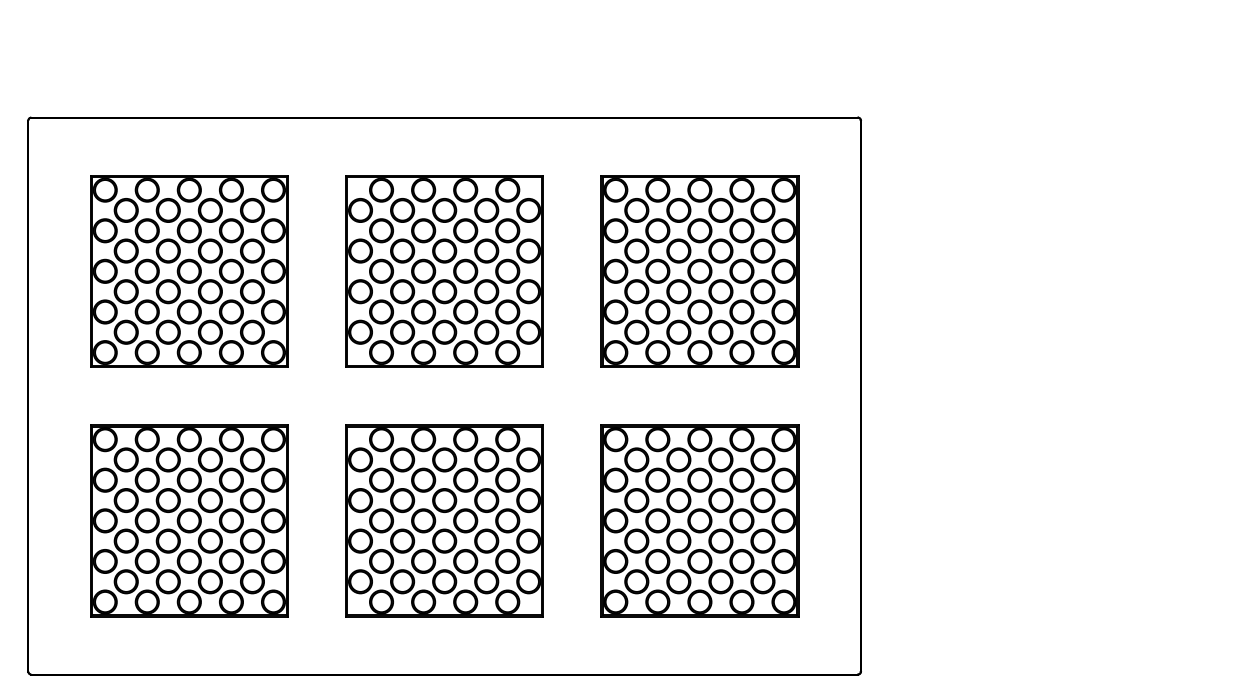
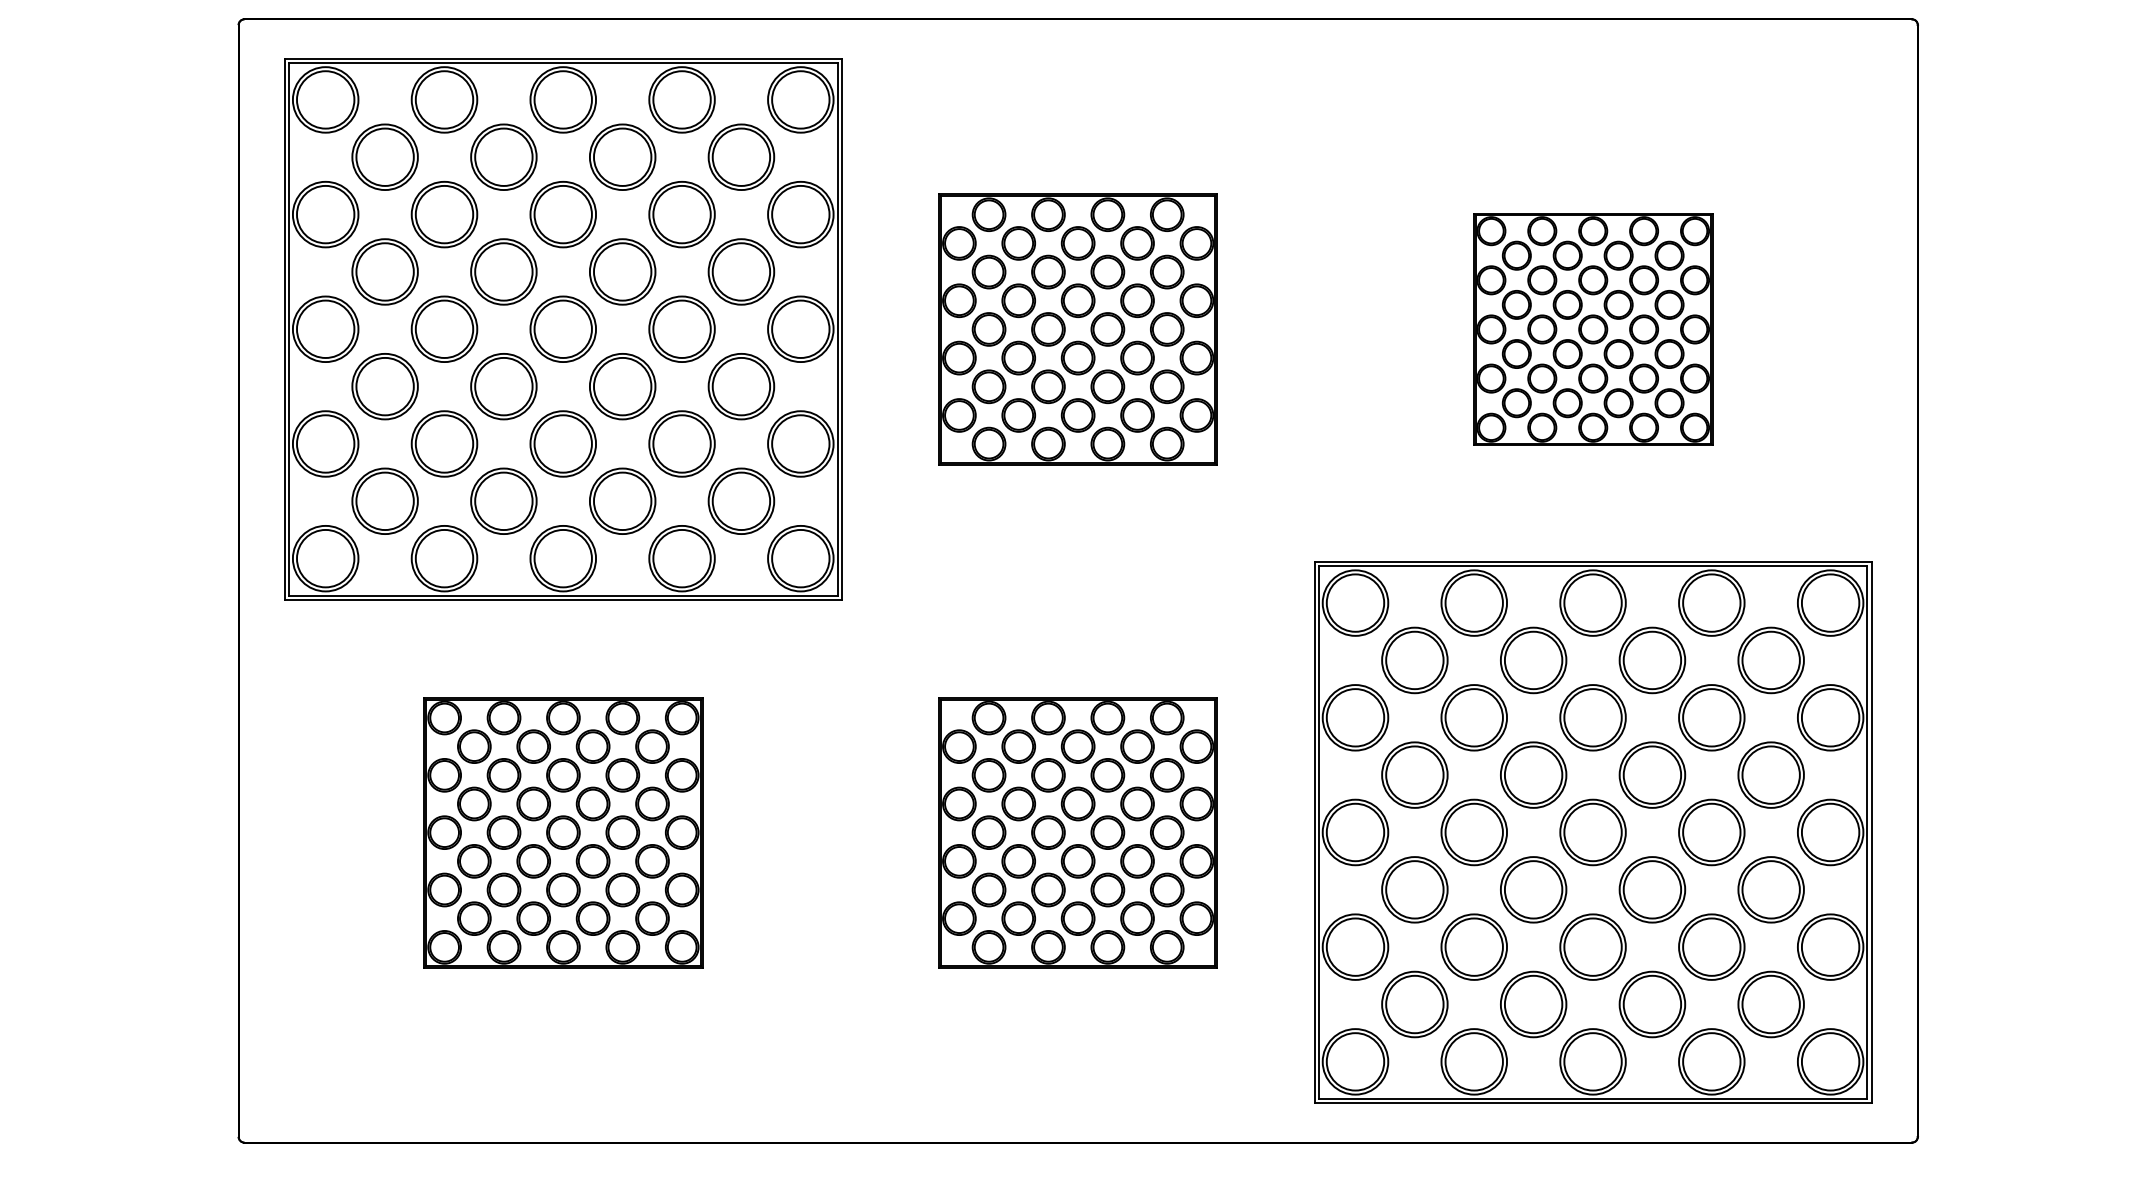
part: (189, 271) -> (563, 329), size x1.4
part: (444, 271) -> (1077, 329), size x0.7
part: (699, 271) -> (1592, 329), size x0.6
part: (189, 520) -> (563, 831), size x0.7
part: (444, 520) -> (1077, 831), size x0.7
part: (699, 520) -> (1592, 831), size x1.4

